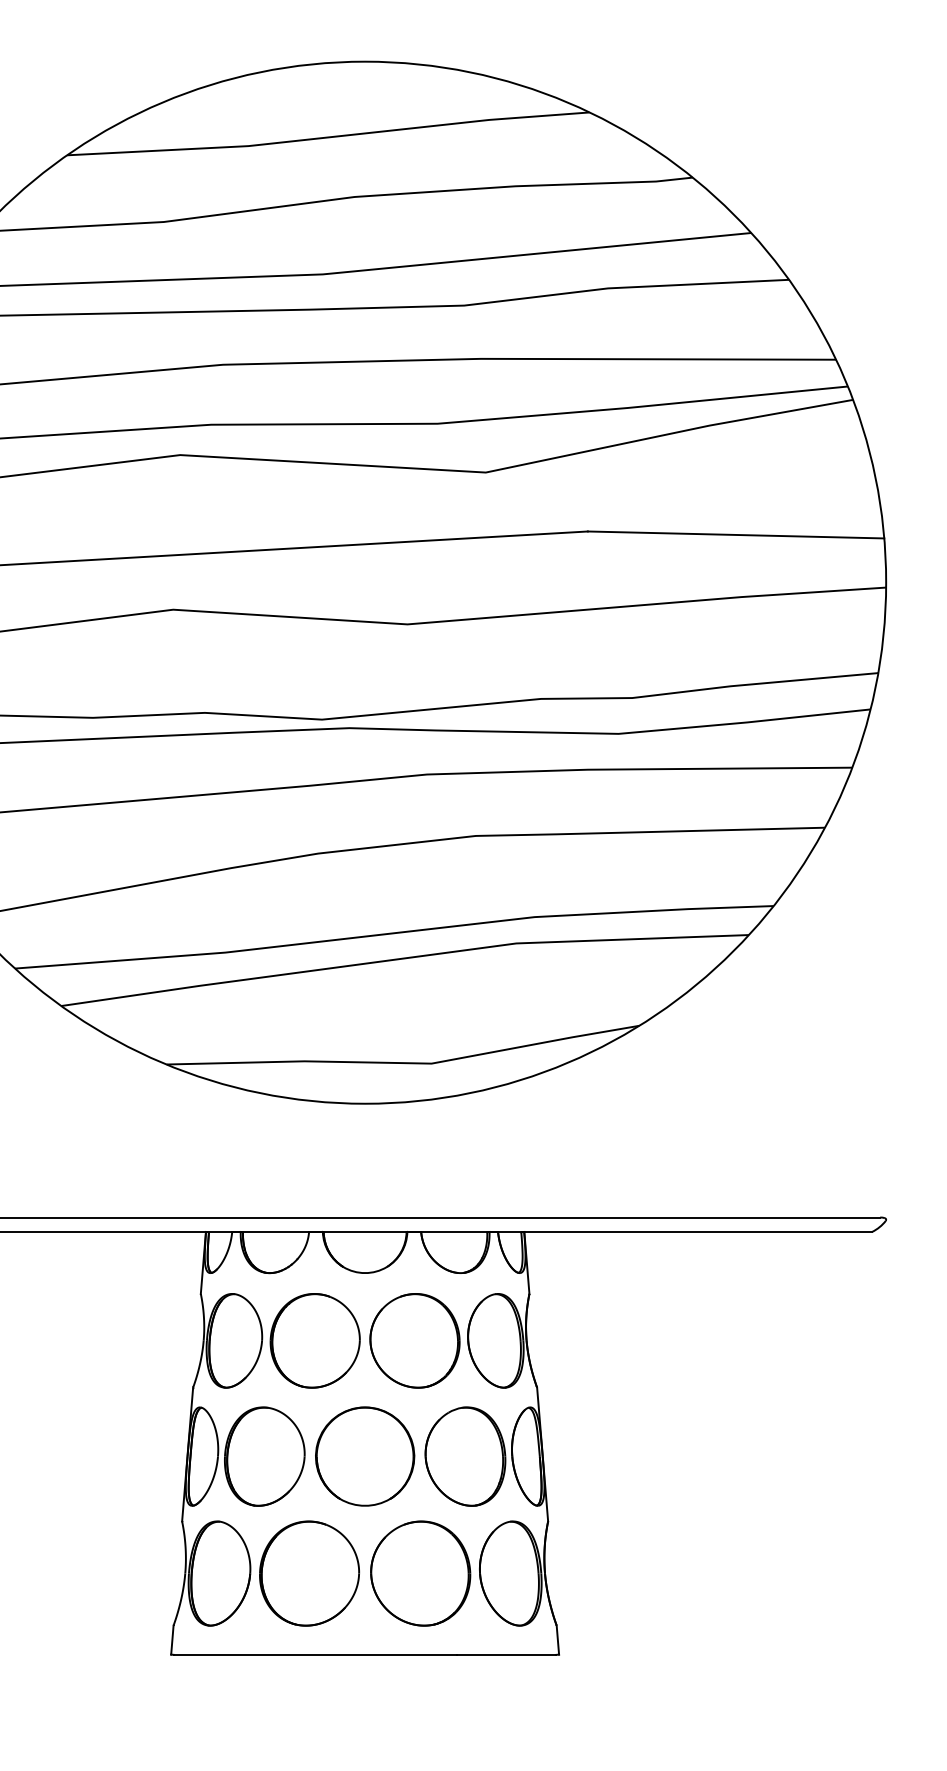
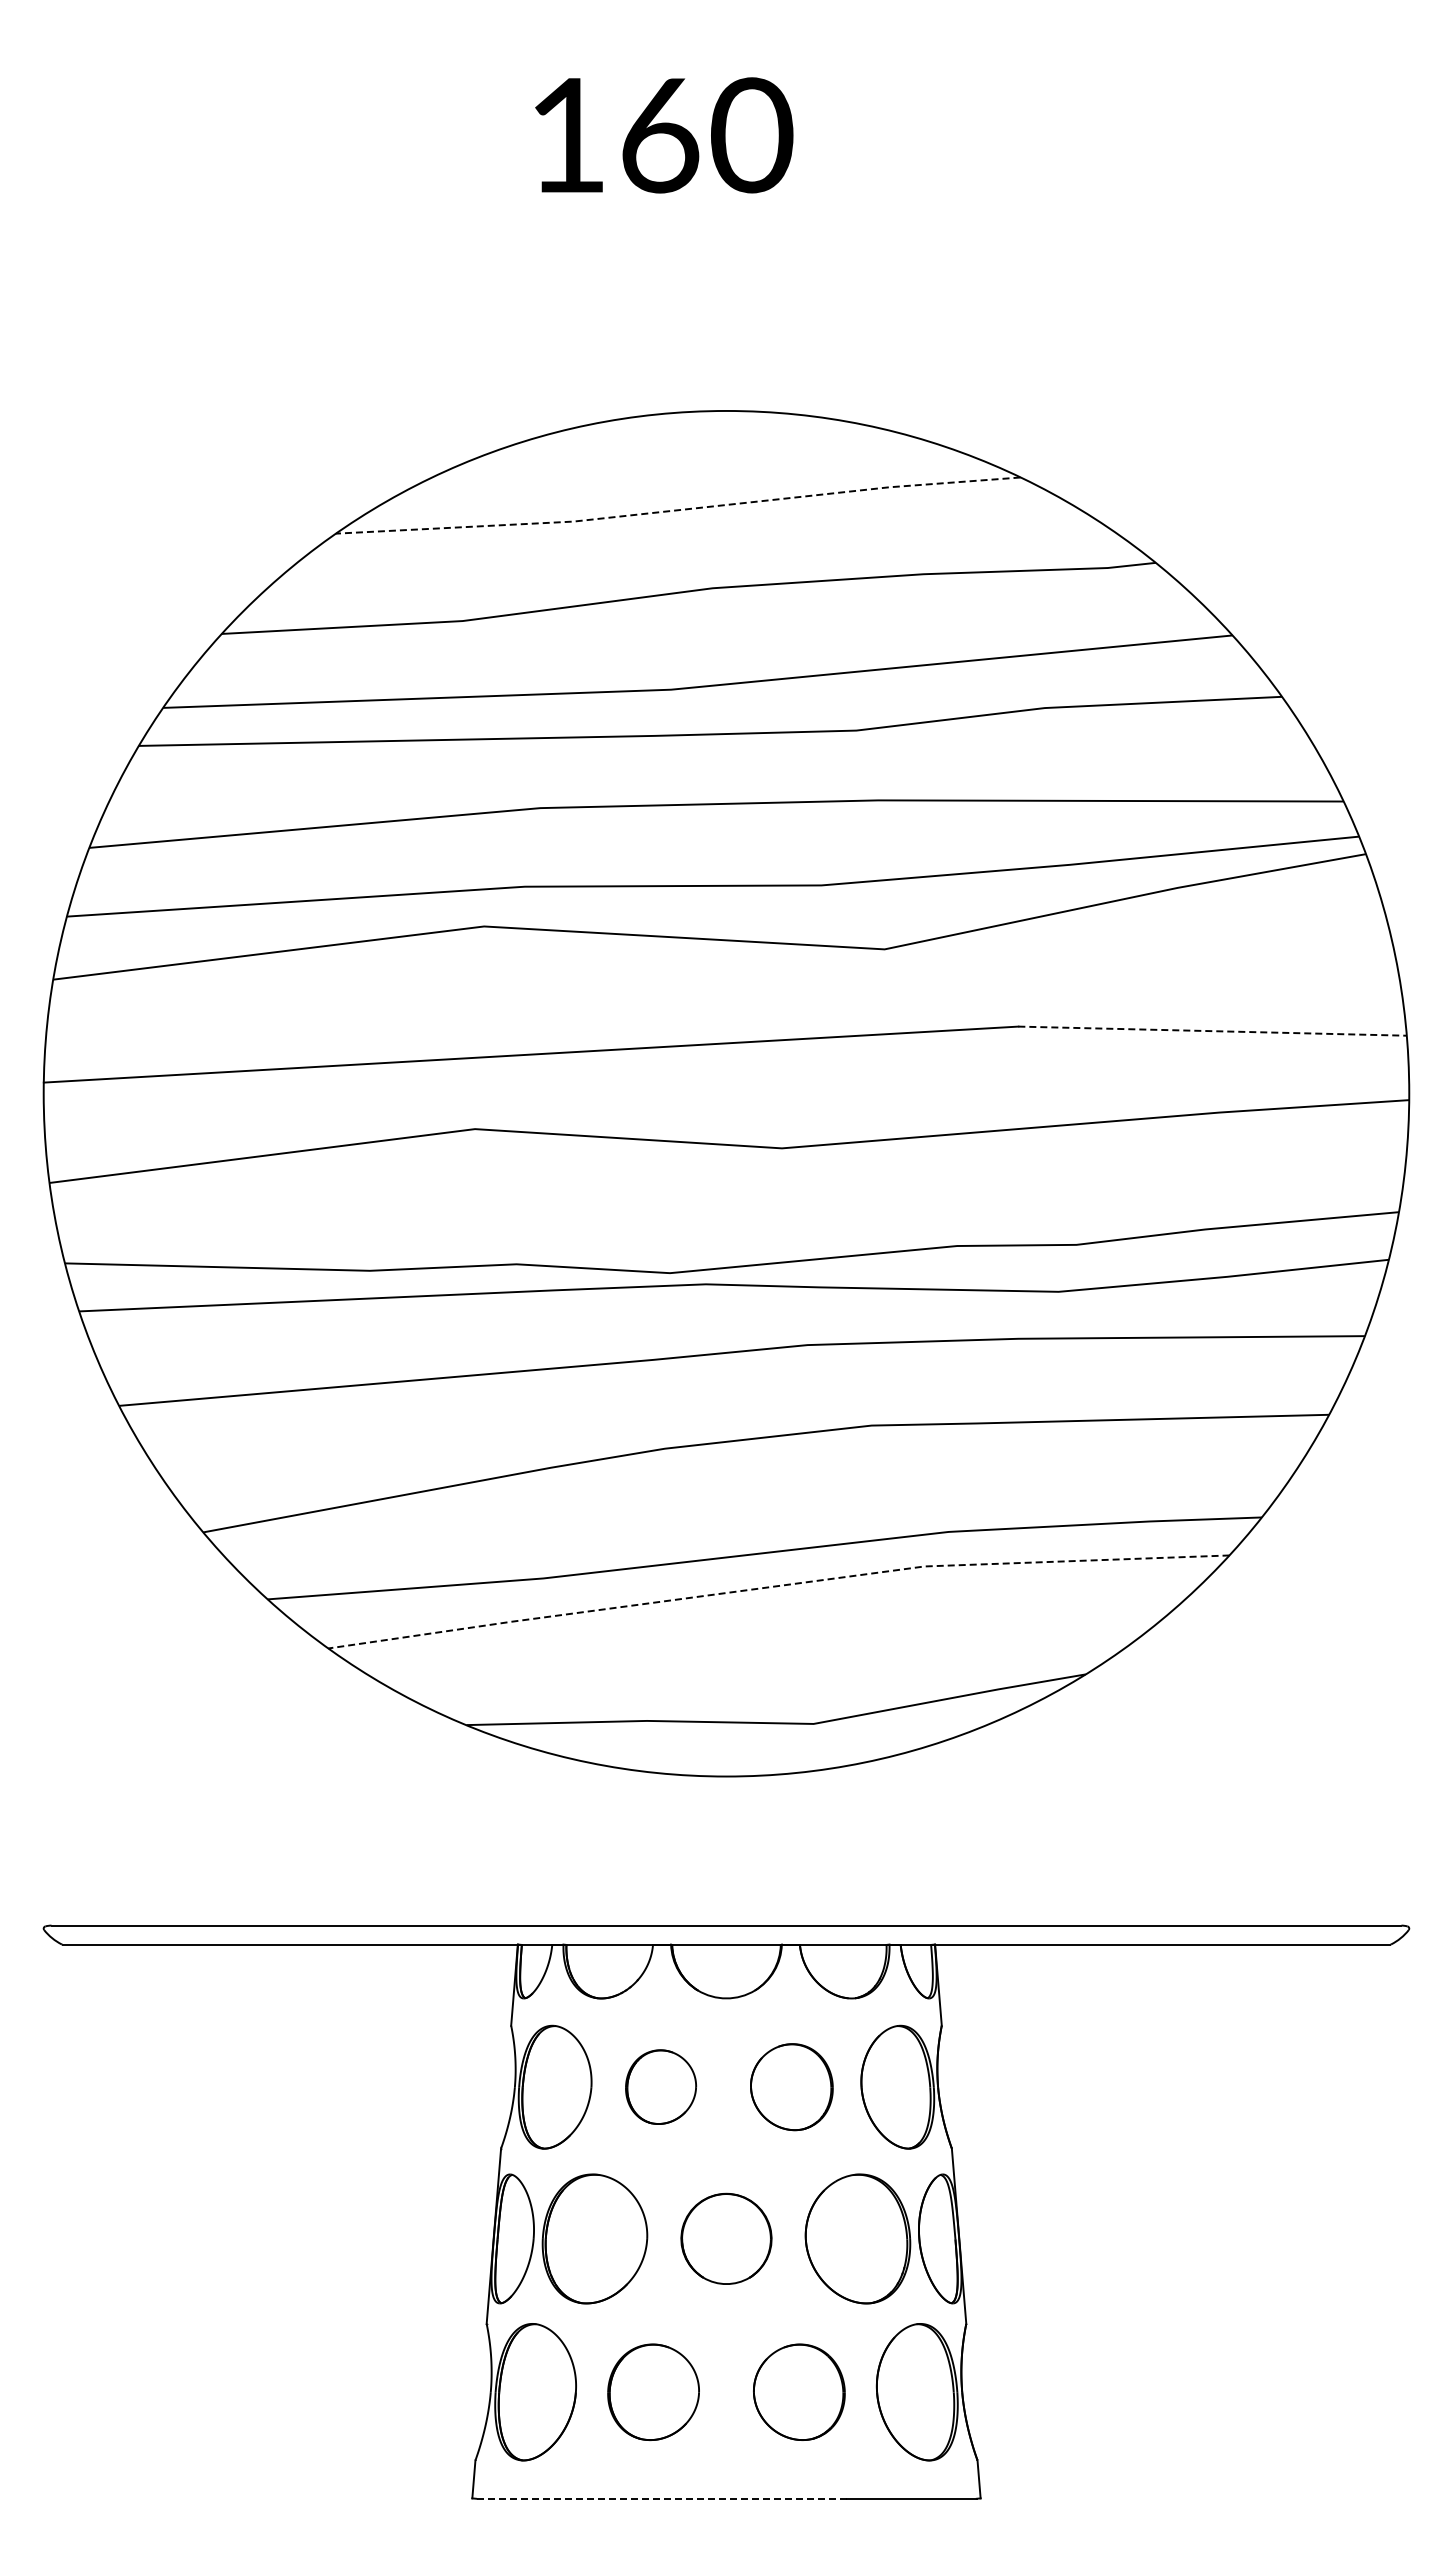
line: (328, 137) -> (678, 510), solid -> dashed
line: (736, 535) -> (1213, 1031), solid -> dashed
line: (404, 958) -> (777, 1586), solid -> dashed
part: (314, 1340) -> (660, 2086), size x0.6
part: (414, 1340) -> (791, 2086), size x0.7
part: (365, 1456) -> (726, 2238), size x0.7
part: (309, 1573) -> (653, 2392), size x0.7
part: (420, 1573) -> (799, 2392), size x0.7
line: (314, 1654) -> (660, 2498), solid -> dashed

